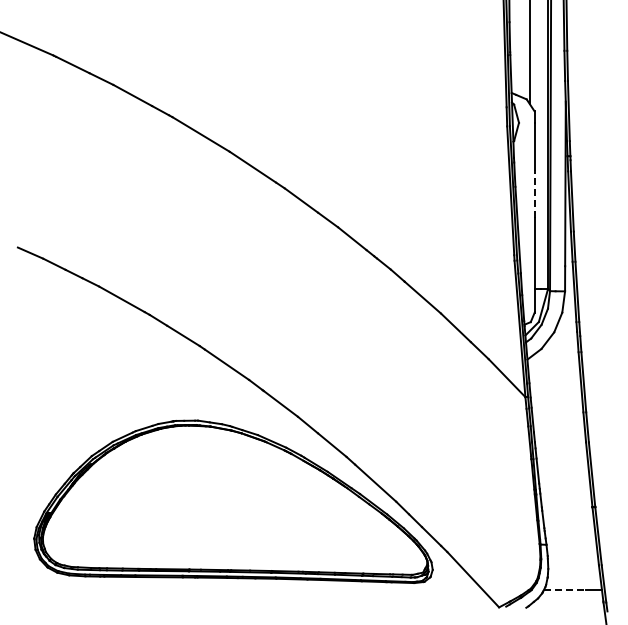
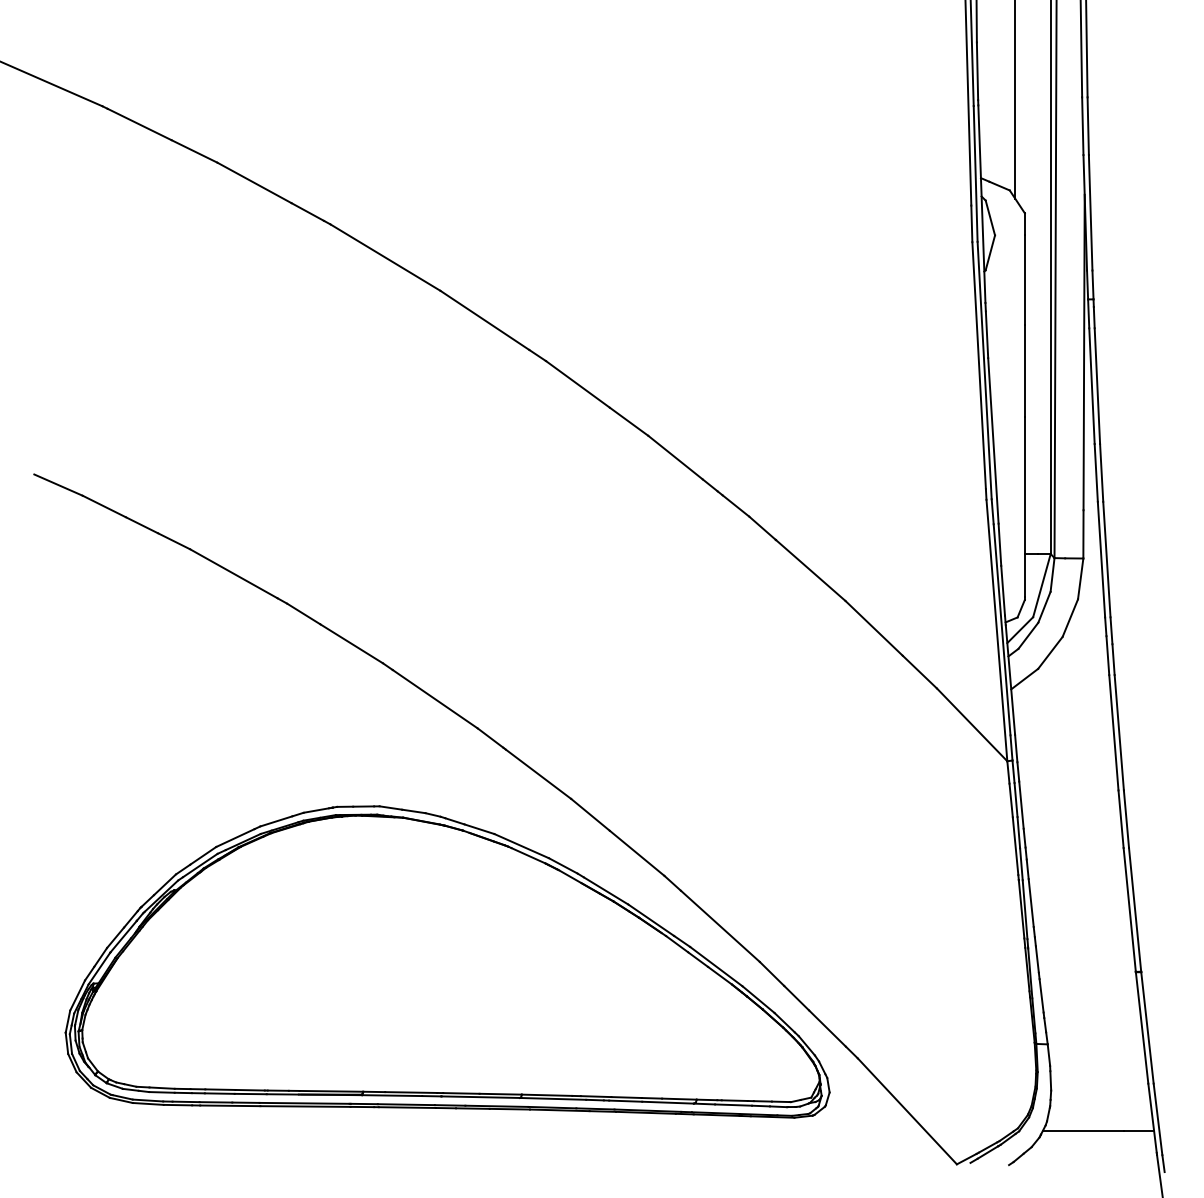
line: (534, 193) -> (1024, 370), dashed -> solid
line: (565, 590) -> (1084, 1131), dashed -> solid

